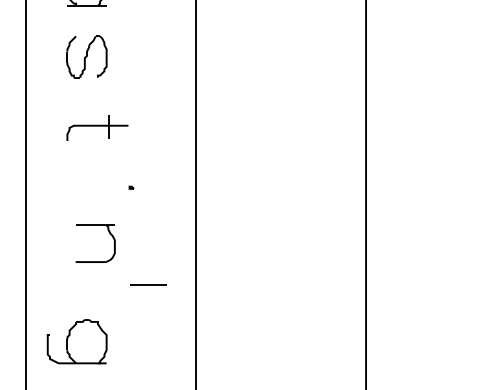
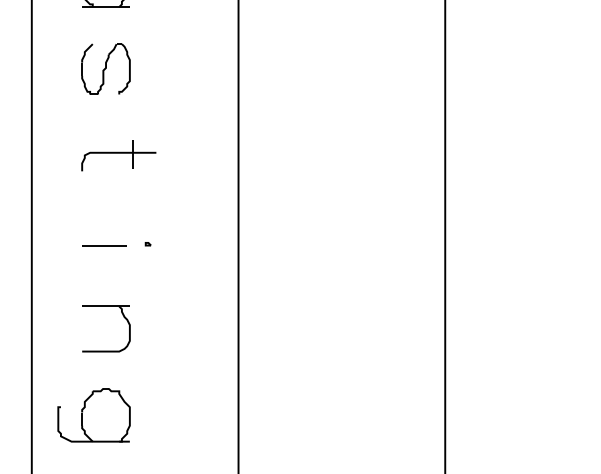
part: (131, 188) -> (147, 244), moved
part: (109, 234) -> (123, 317), moved
line: (148, 285) -> (104, 245), moved

